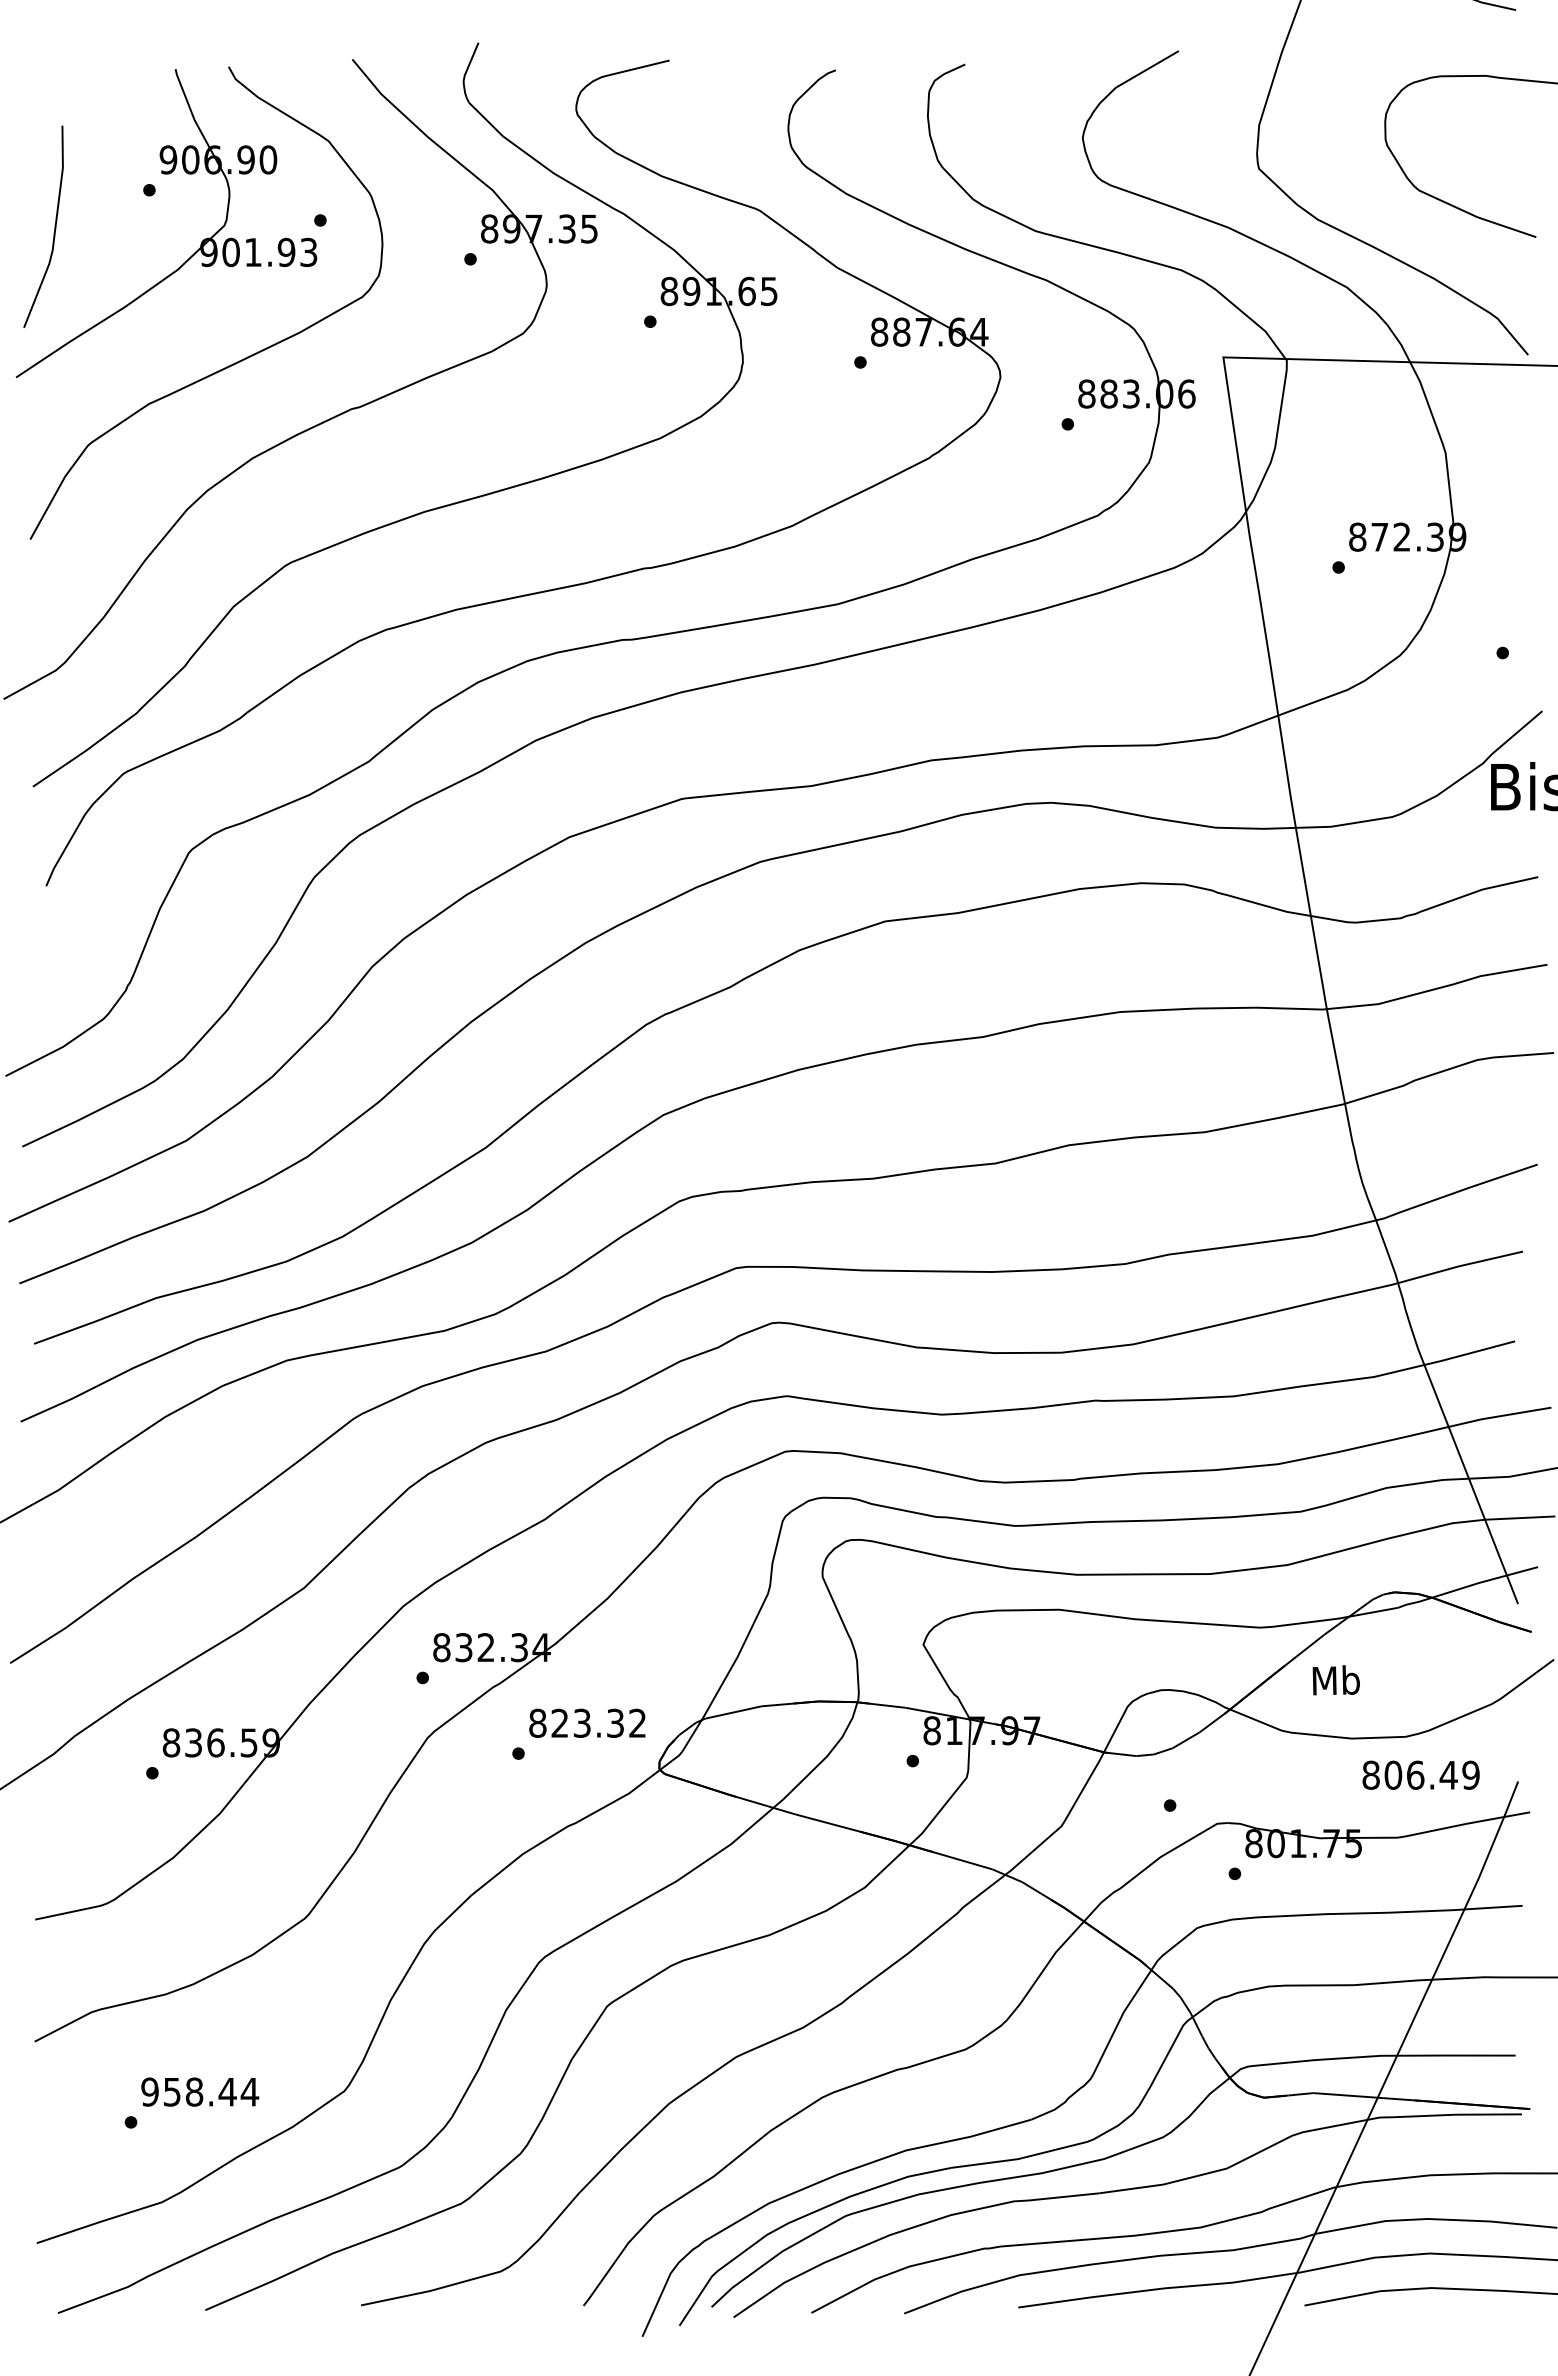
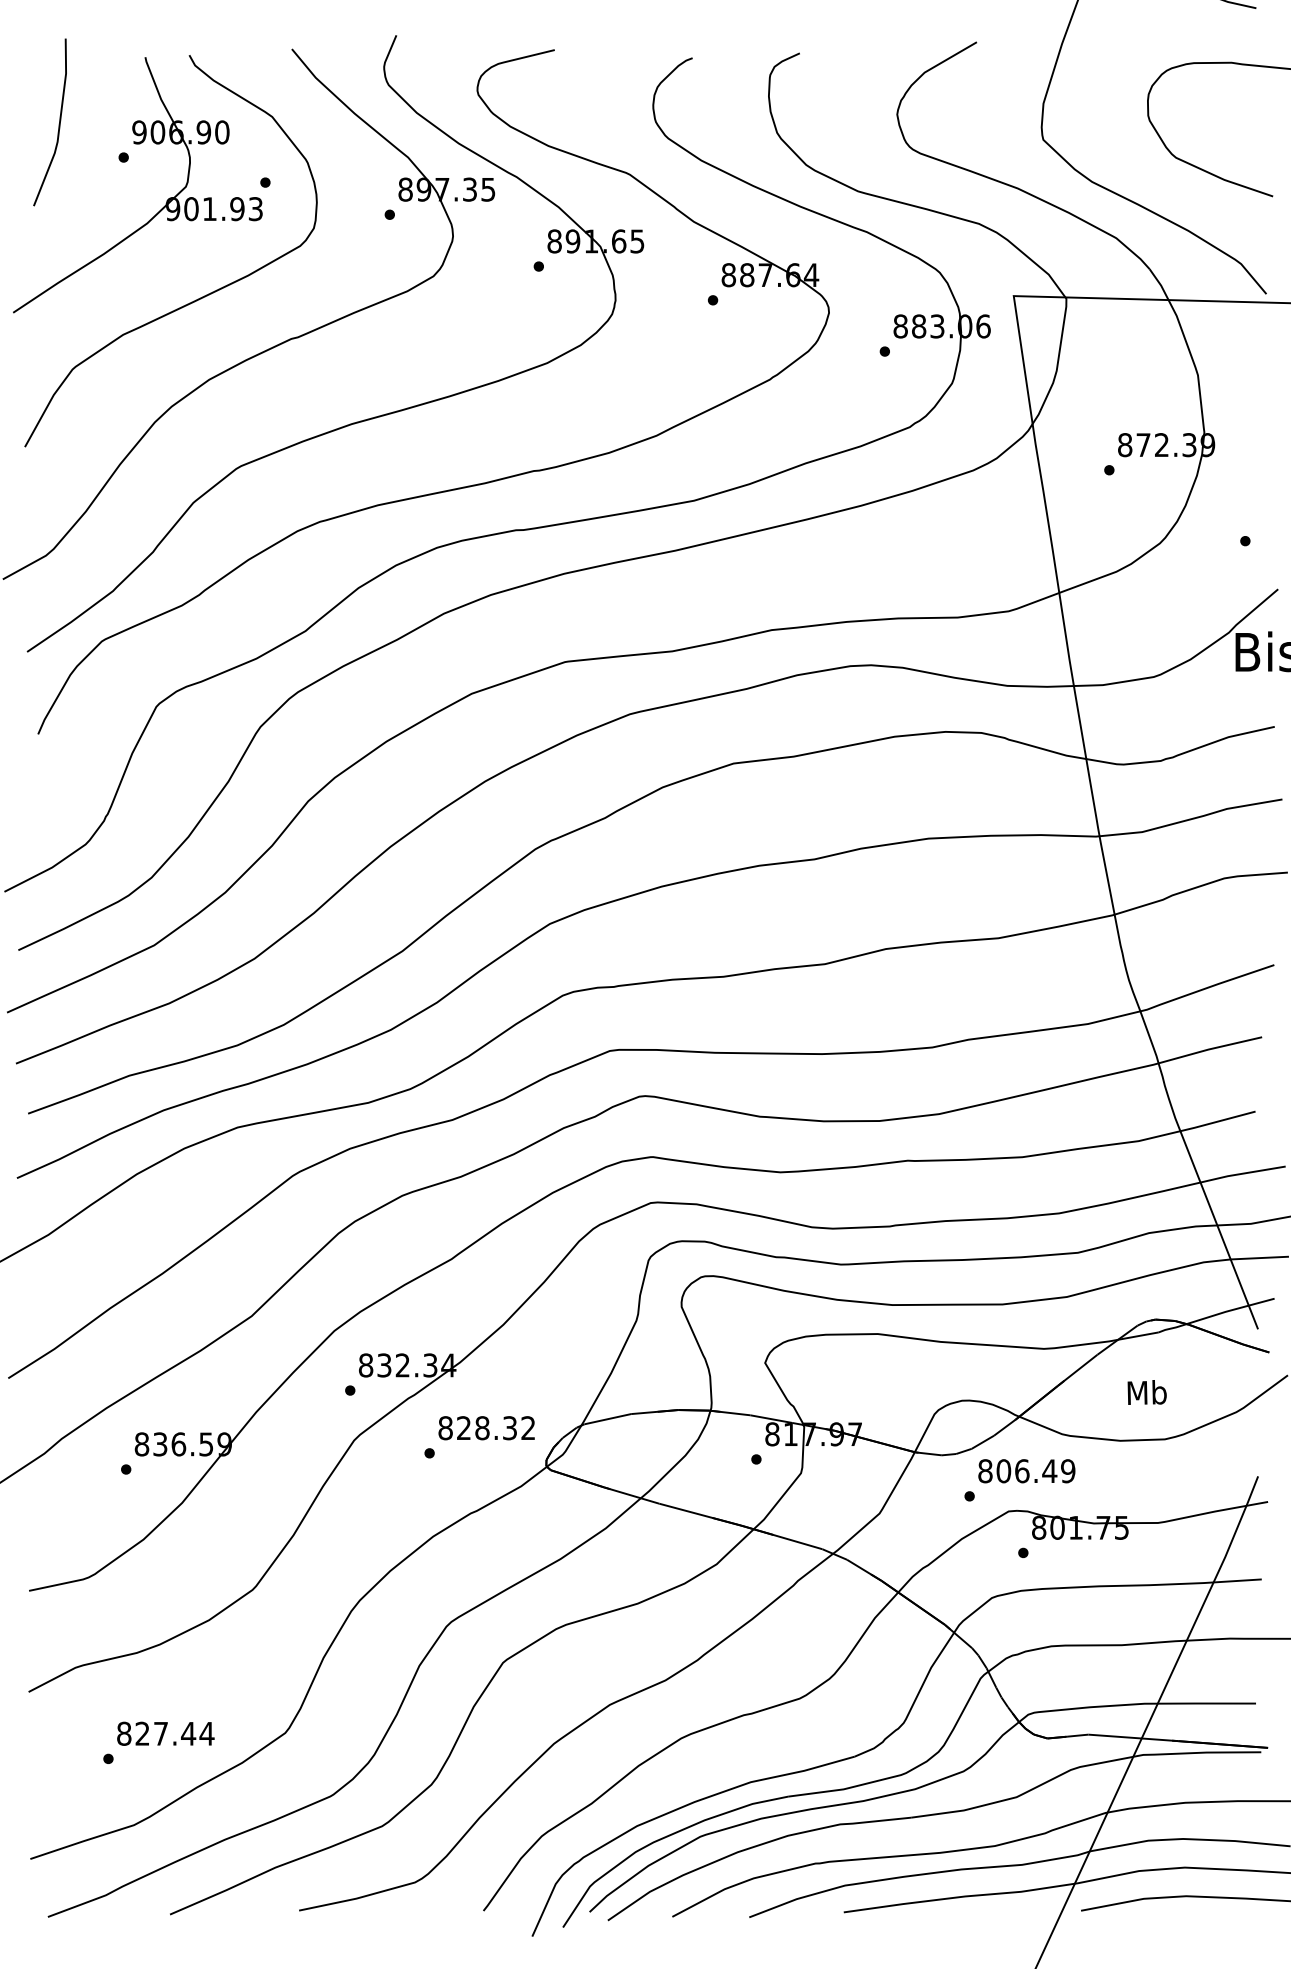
curve: (54, 226) -> (59, 122), moved
text: (1335, 1680) -> (1146, 1392), moved
text: (581, 1722) -> (481, 1427), 823.32 -> 828.32
text: (1420, 1774) -> (1026, 1470), moved
text: (172, 2091) -> (142, 1733), 958.44 -> 827.44

